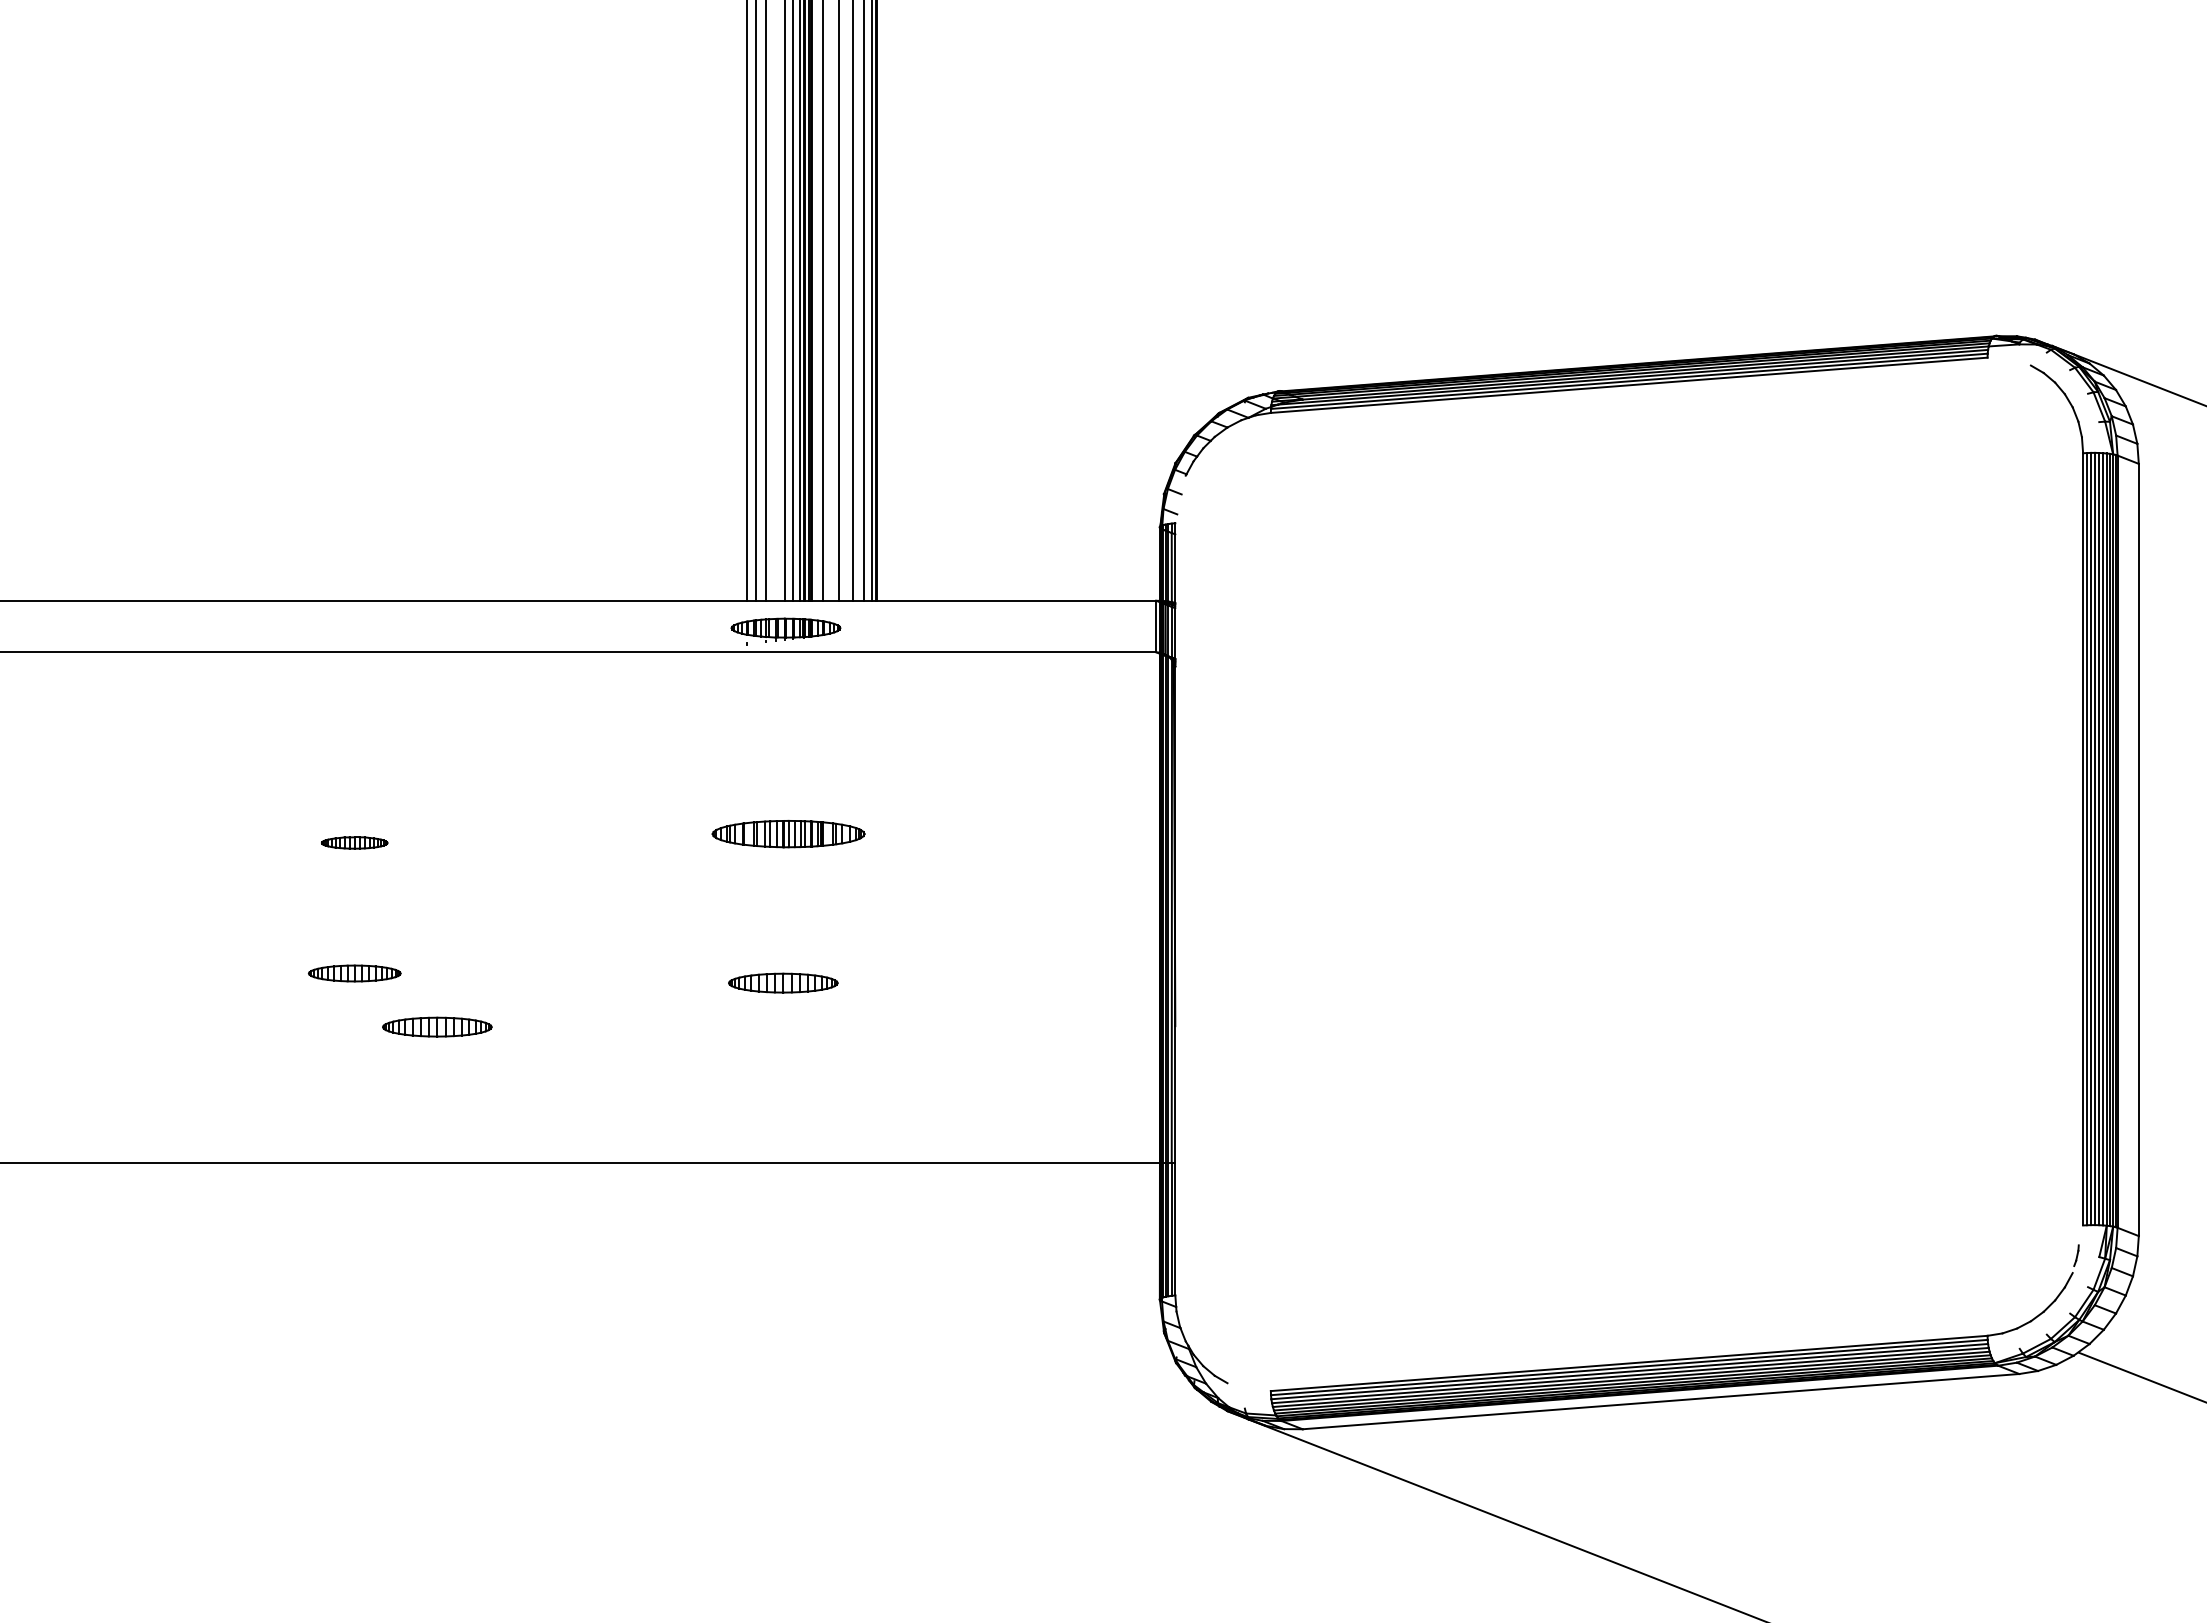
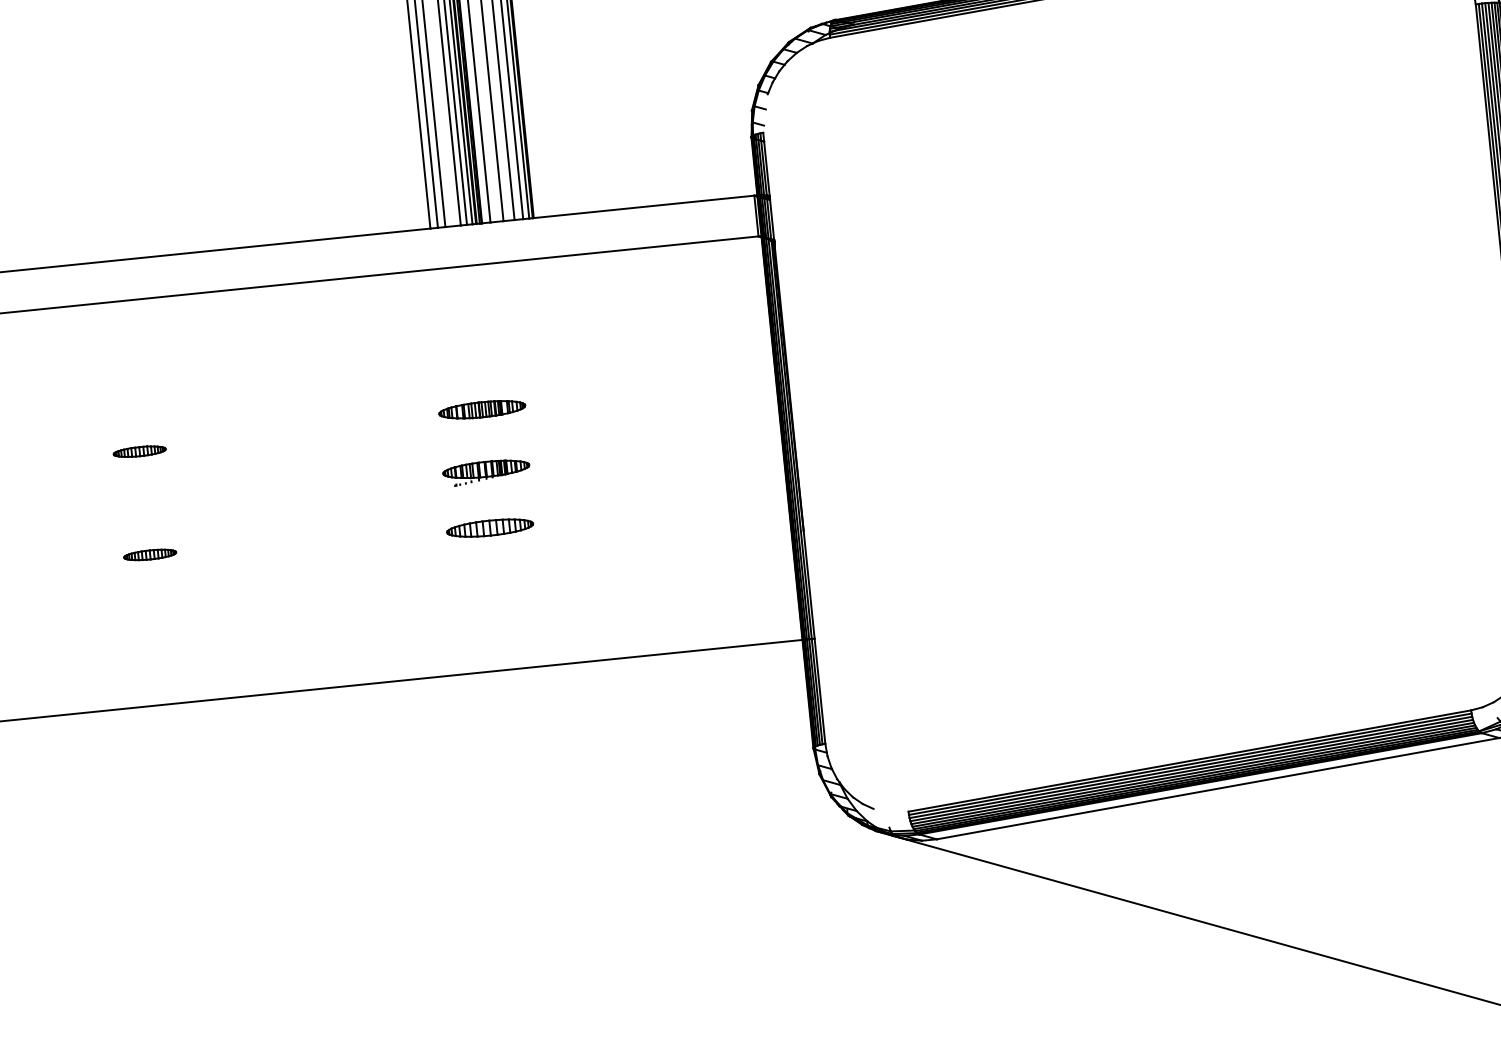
part: (785, 631) -> (486, 472), moved
part: (788, 833) -> (482, 409), size x0.71
part: (354, 973) -> (150, 554), size x0.71
part: (437, 1026) -> (219, 590), removed

